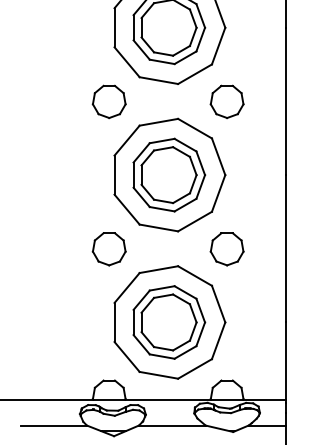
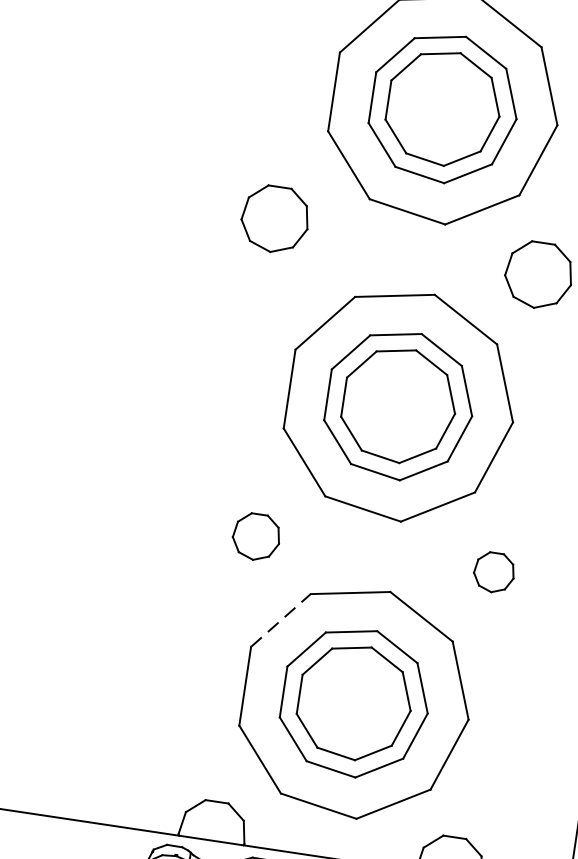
part: (108, 101) -> (273, 218), moved
part: (108, 249) -> (255, 537), size x0.7
part: (226, 249) -> (492, 572), size x0.6
line: (127, 287) -> (281, 619), solid -> dashed

